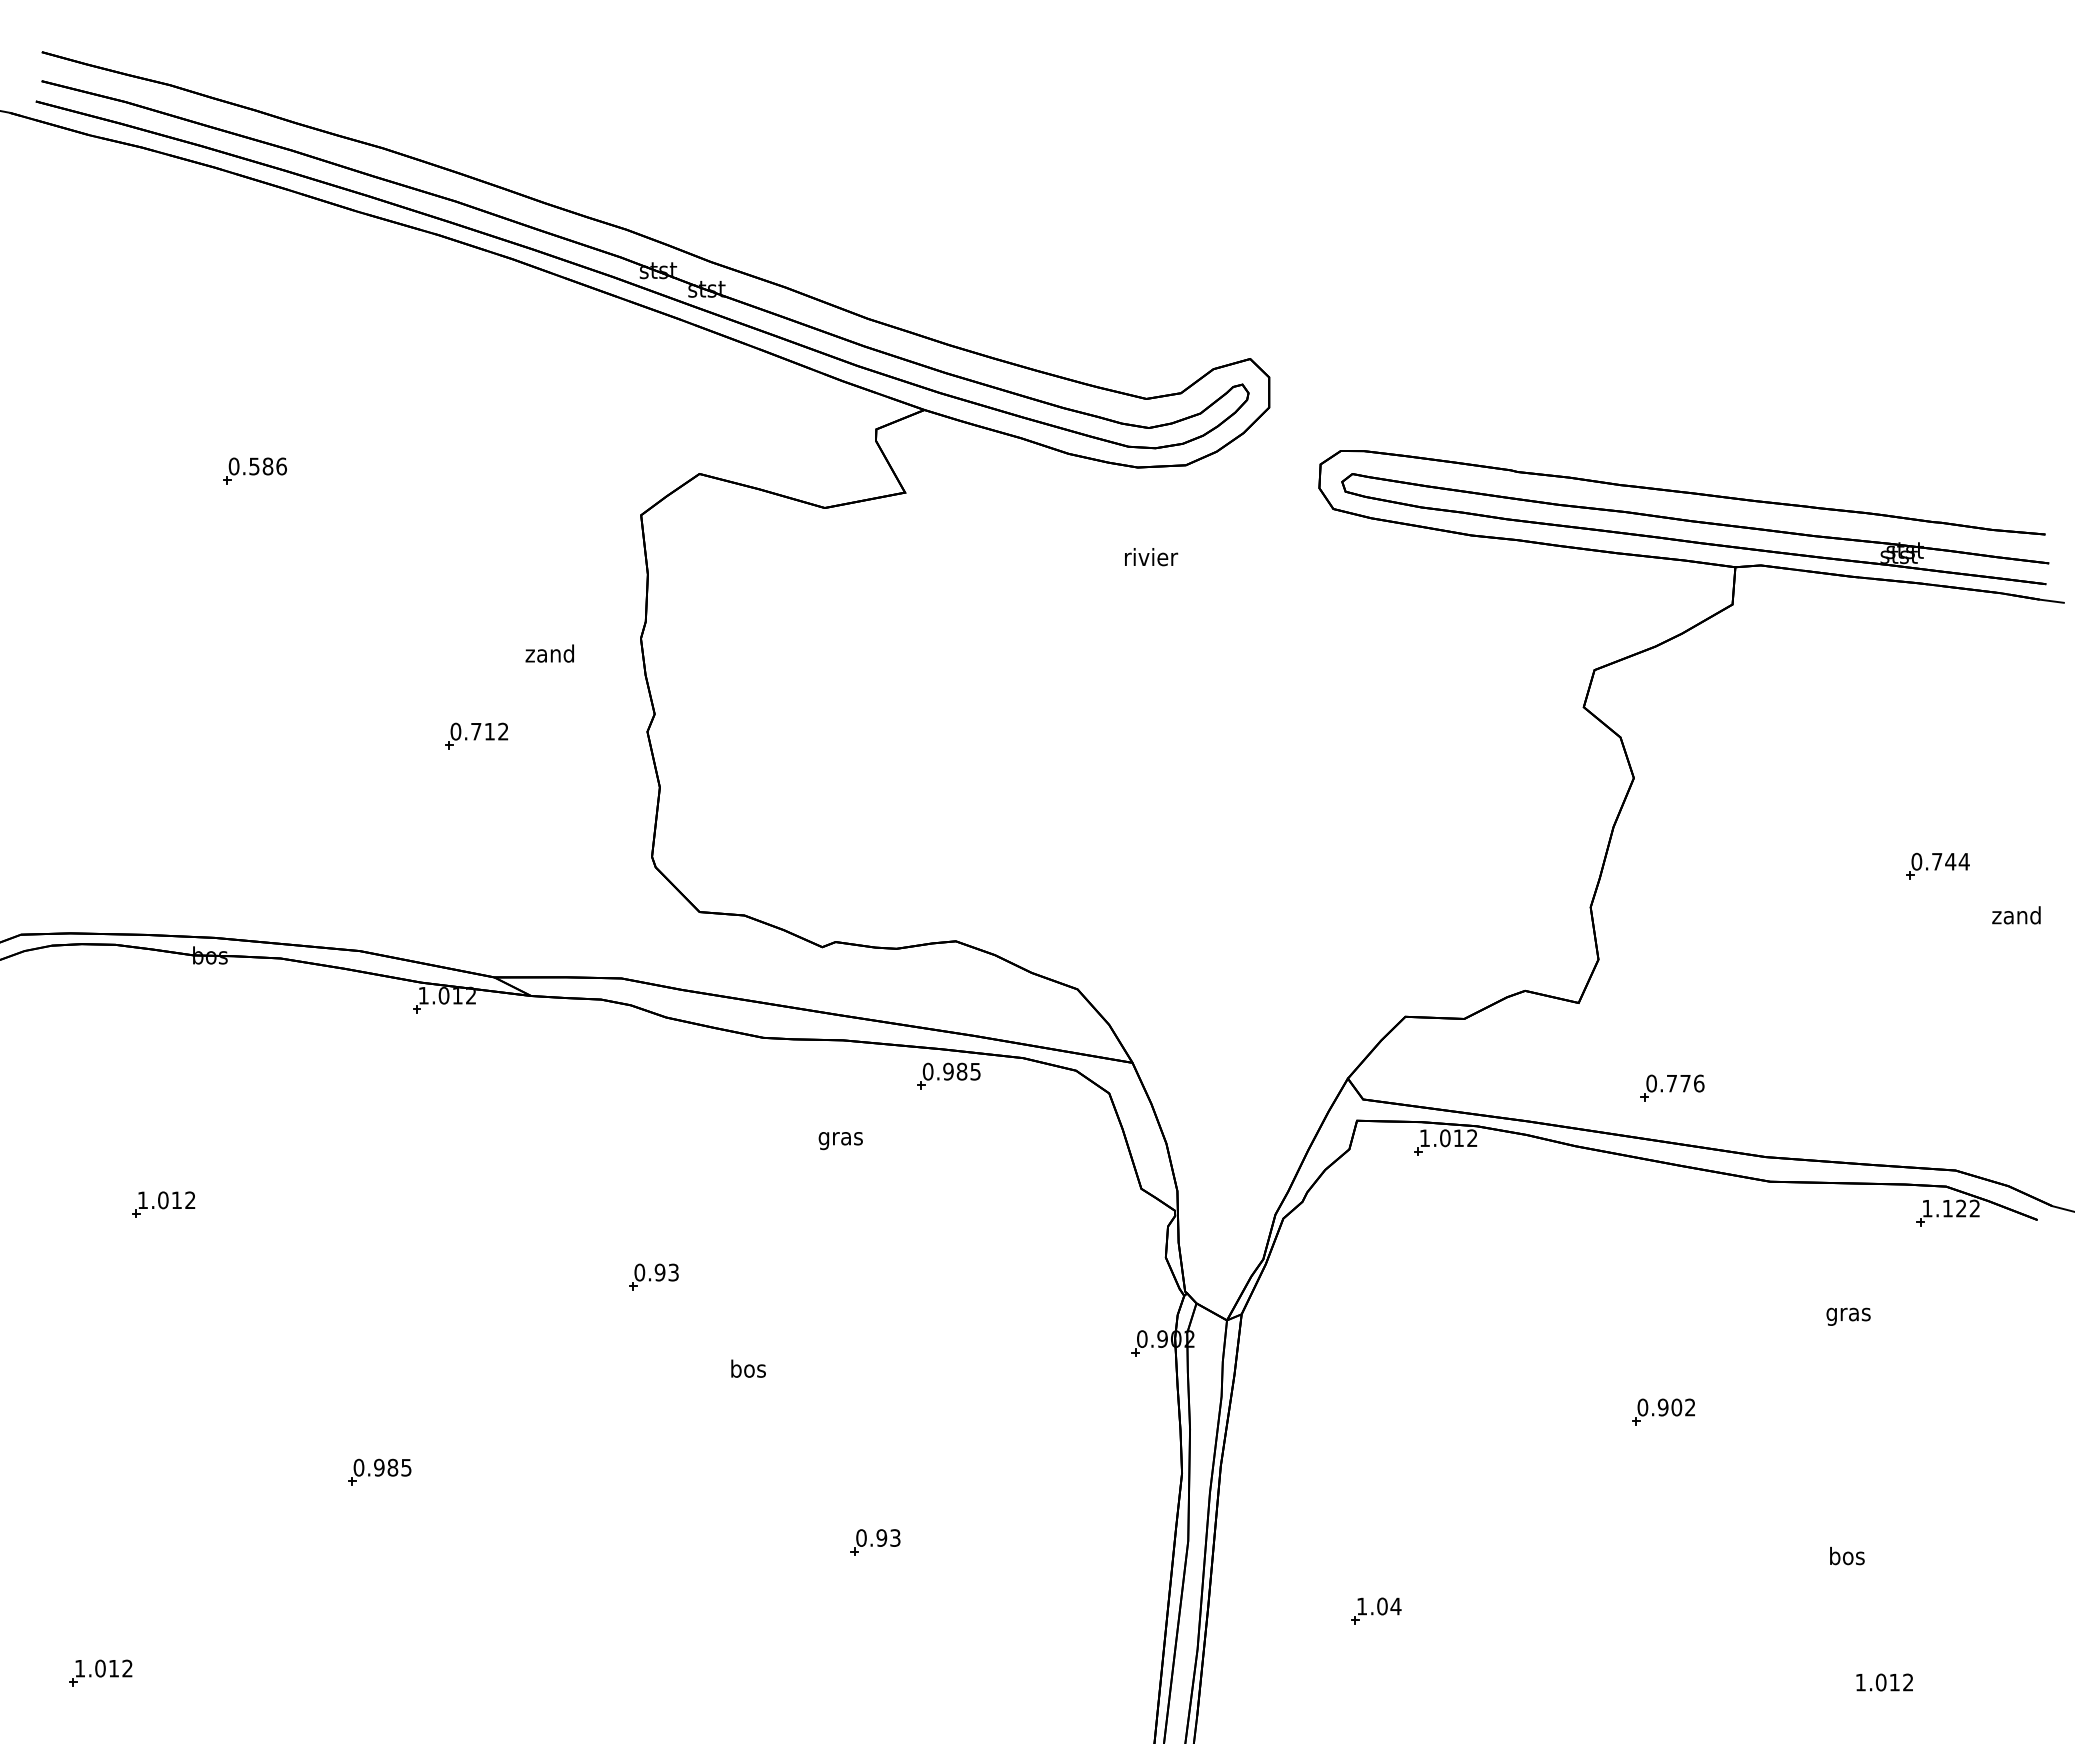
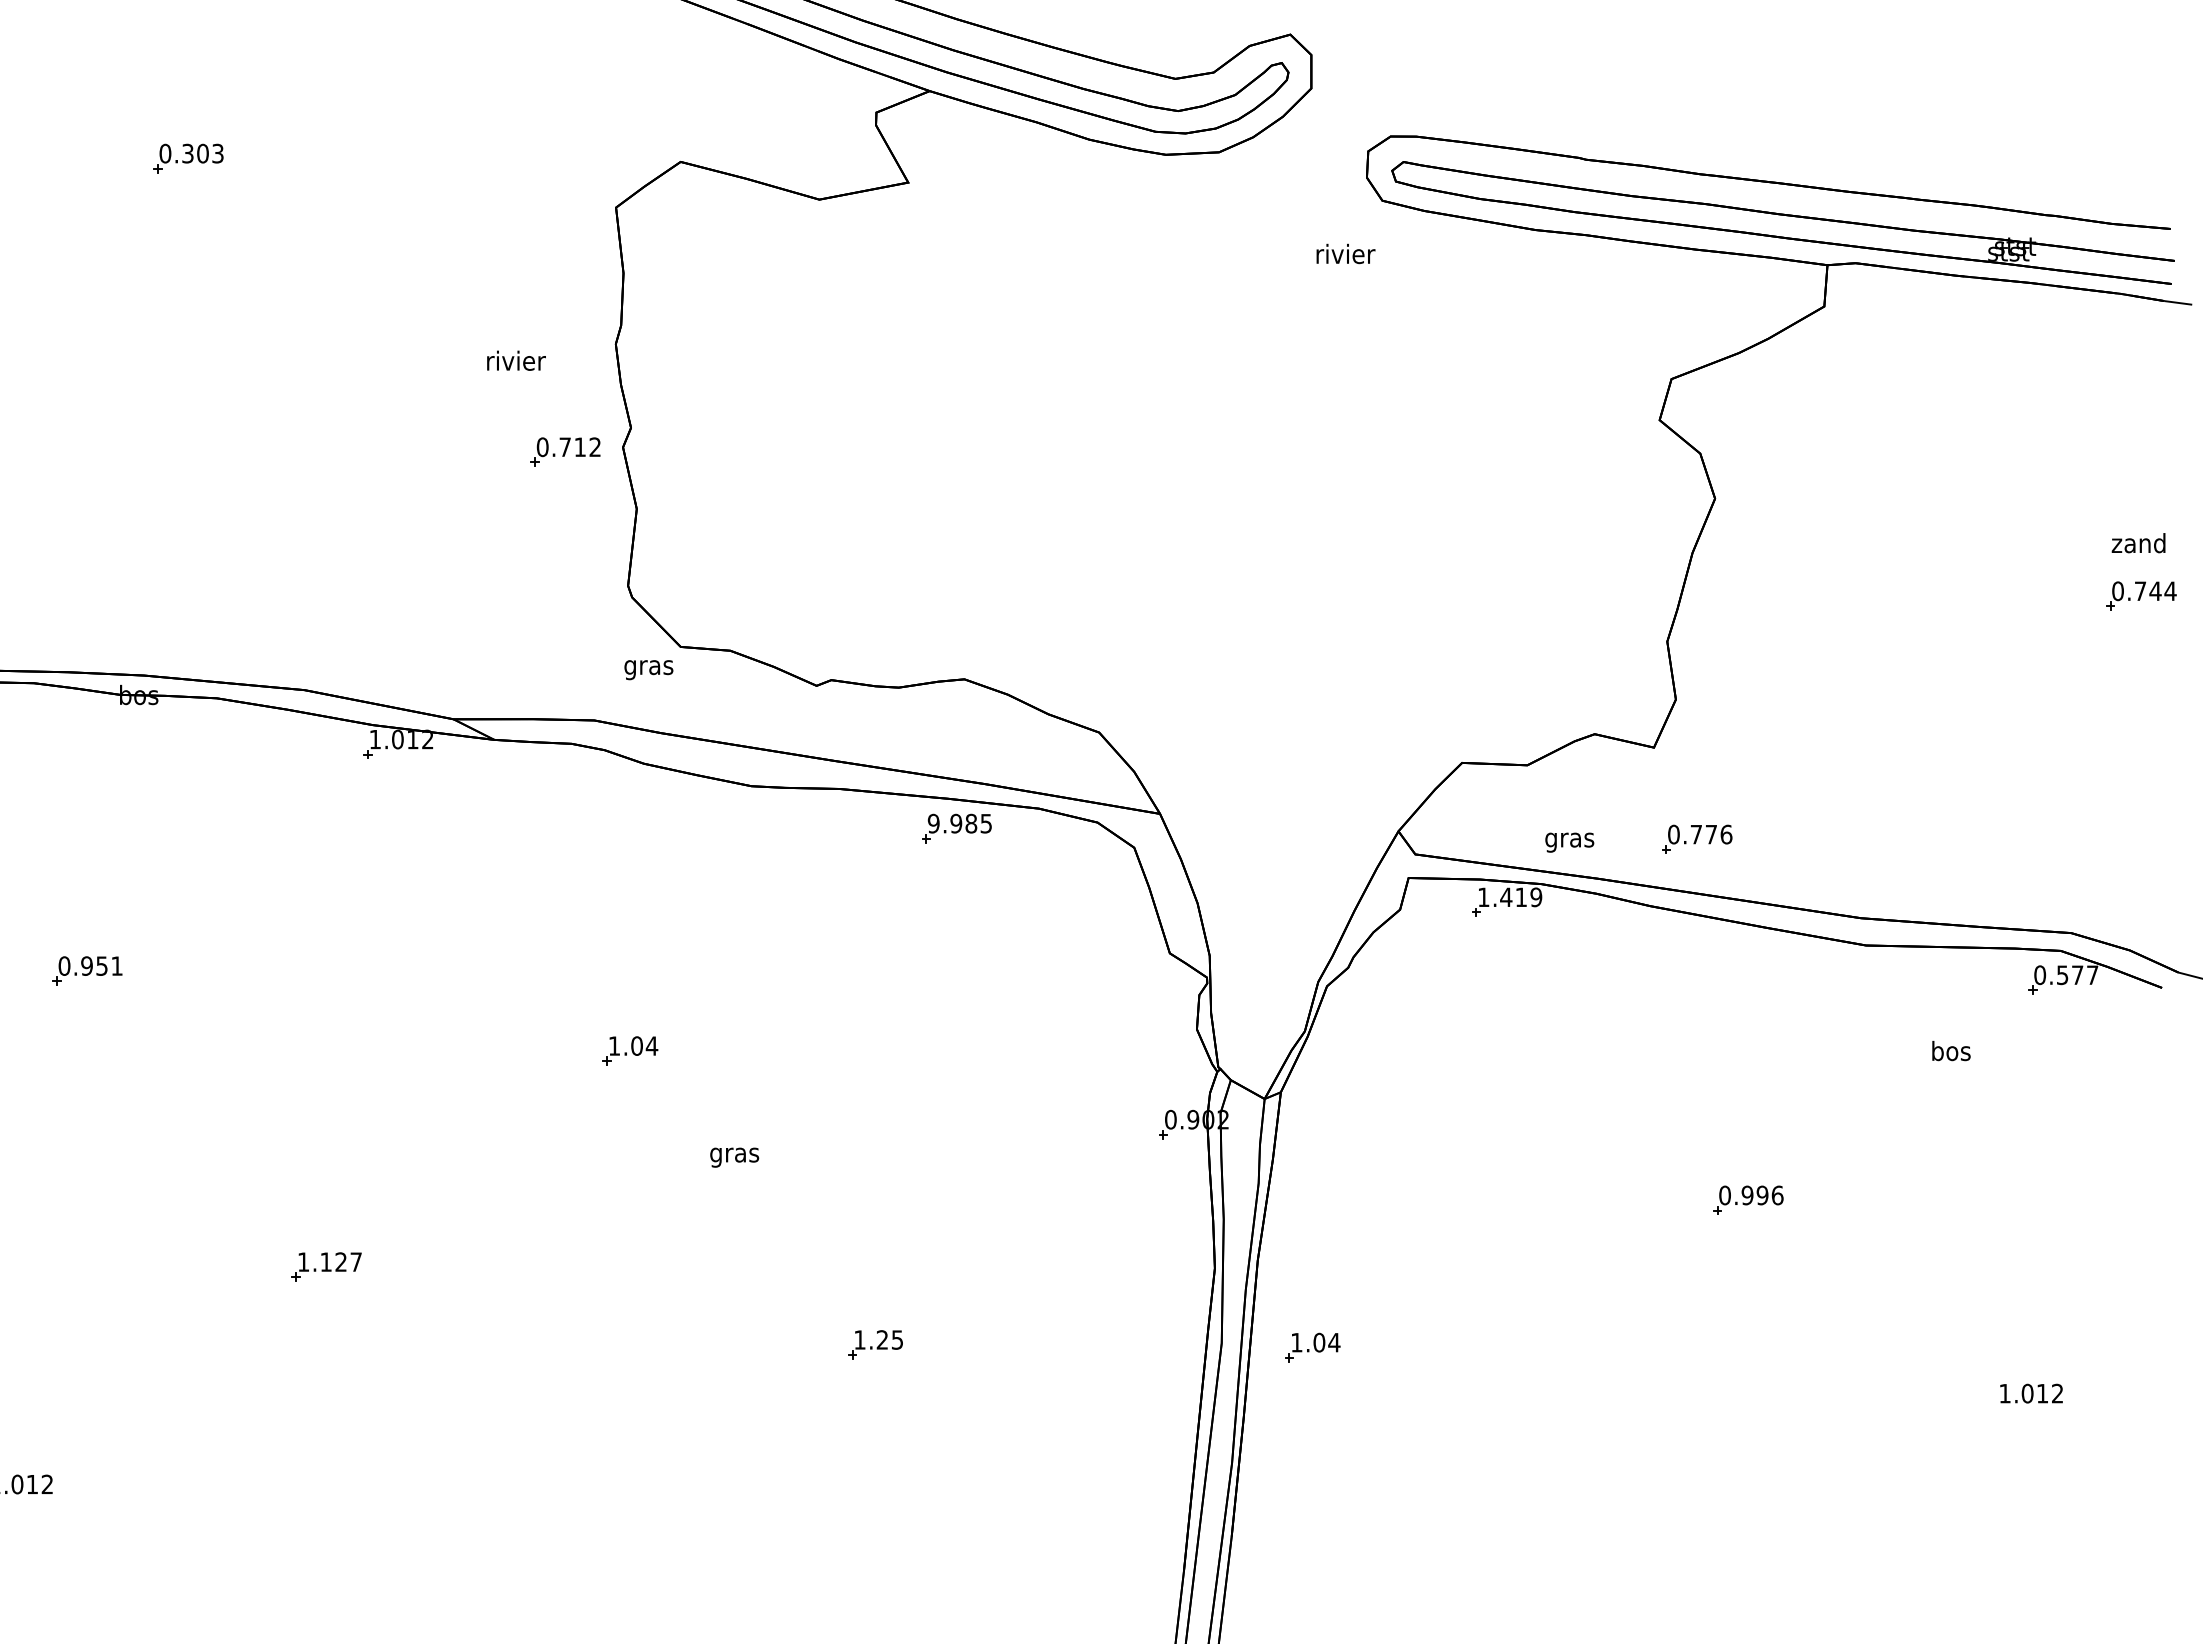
text: (267, 466) -> (202, 153), 0.586 -> 0.303
text: (1151, 557) -> (1346, 254), moved
text: (550, 653) -> (515, 360), zand -> rivier
part: (476, 735) -> (565, 451), moved
part: (1937, 865) -> (2140, 595), moved
text: (2016, 915) -> (2138, 543), moved
text: (927, 1071) -> (933, 823), 0.985 -> 9.985
part: (1672, 1087) -> (1696, 838), moved
text: (1458, 1138) -> (1520, 897), 1.012 -> 1.419
text: (840, 1141) -> (648, 670), moved
text: (166, 1200) -> (90, 966), 1.012 -> 0.951
text: (1950, 1208) -> (2065, 975), 1.122 -> 0.577
text: (656, 1272) -> (633, 1045), 0.93 -> 1.04
text: (1848, 1316) -> (1569, 842), moved
text: (748, 1370) -> (734, 1154), bos -> gras
text: (1683, 1407) -> (1770, 1195), 0.902 -> 0.996
text: (382, 1467) -> (329, 1261), 0.985 -> 1.127
text: (878, 1537) -> (878, 1339), 0.93 -> 1.25
text: (1847, 1556) -> (1951, 1051), moved
part: (1376, 1610) -> (1312, 1347), moved
text: (1884, 1682) -> (2031, 1393), moved

